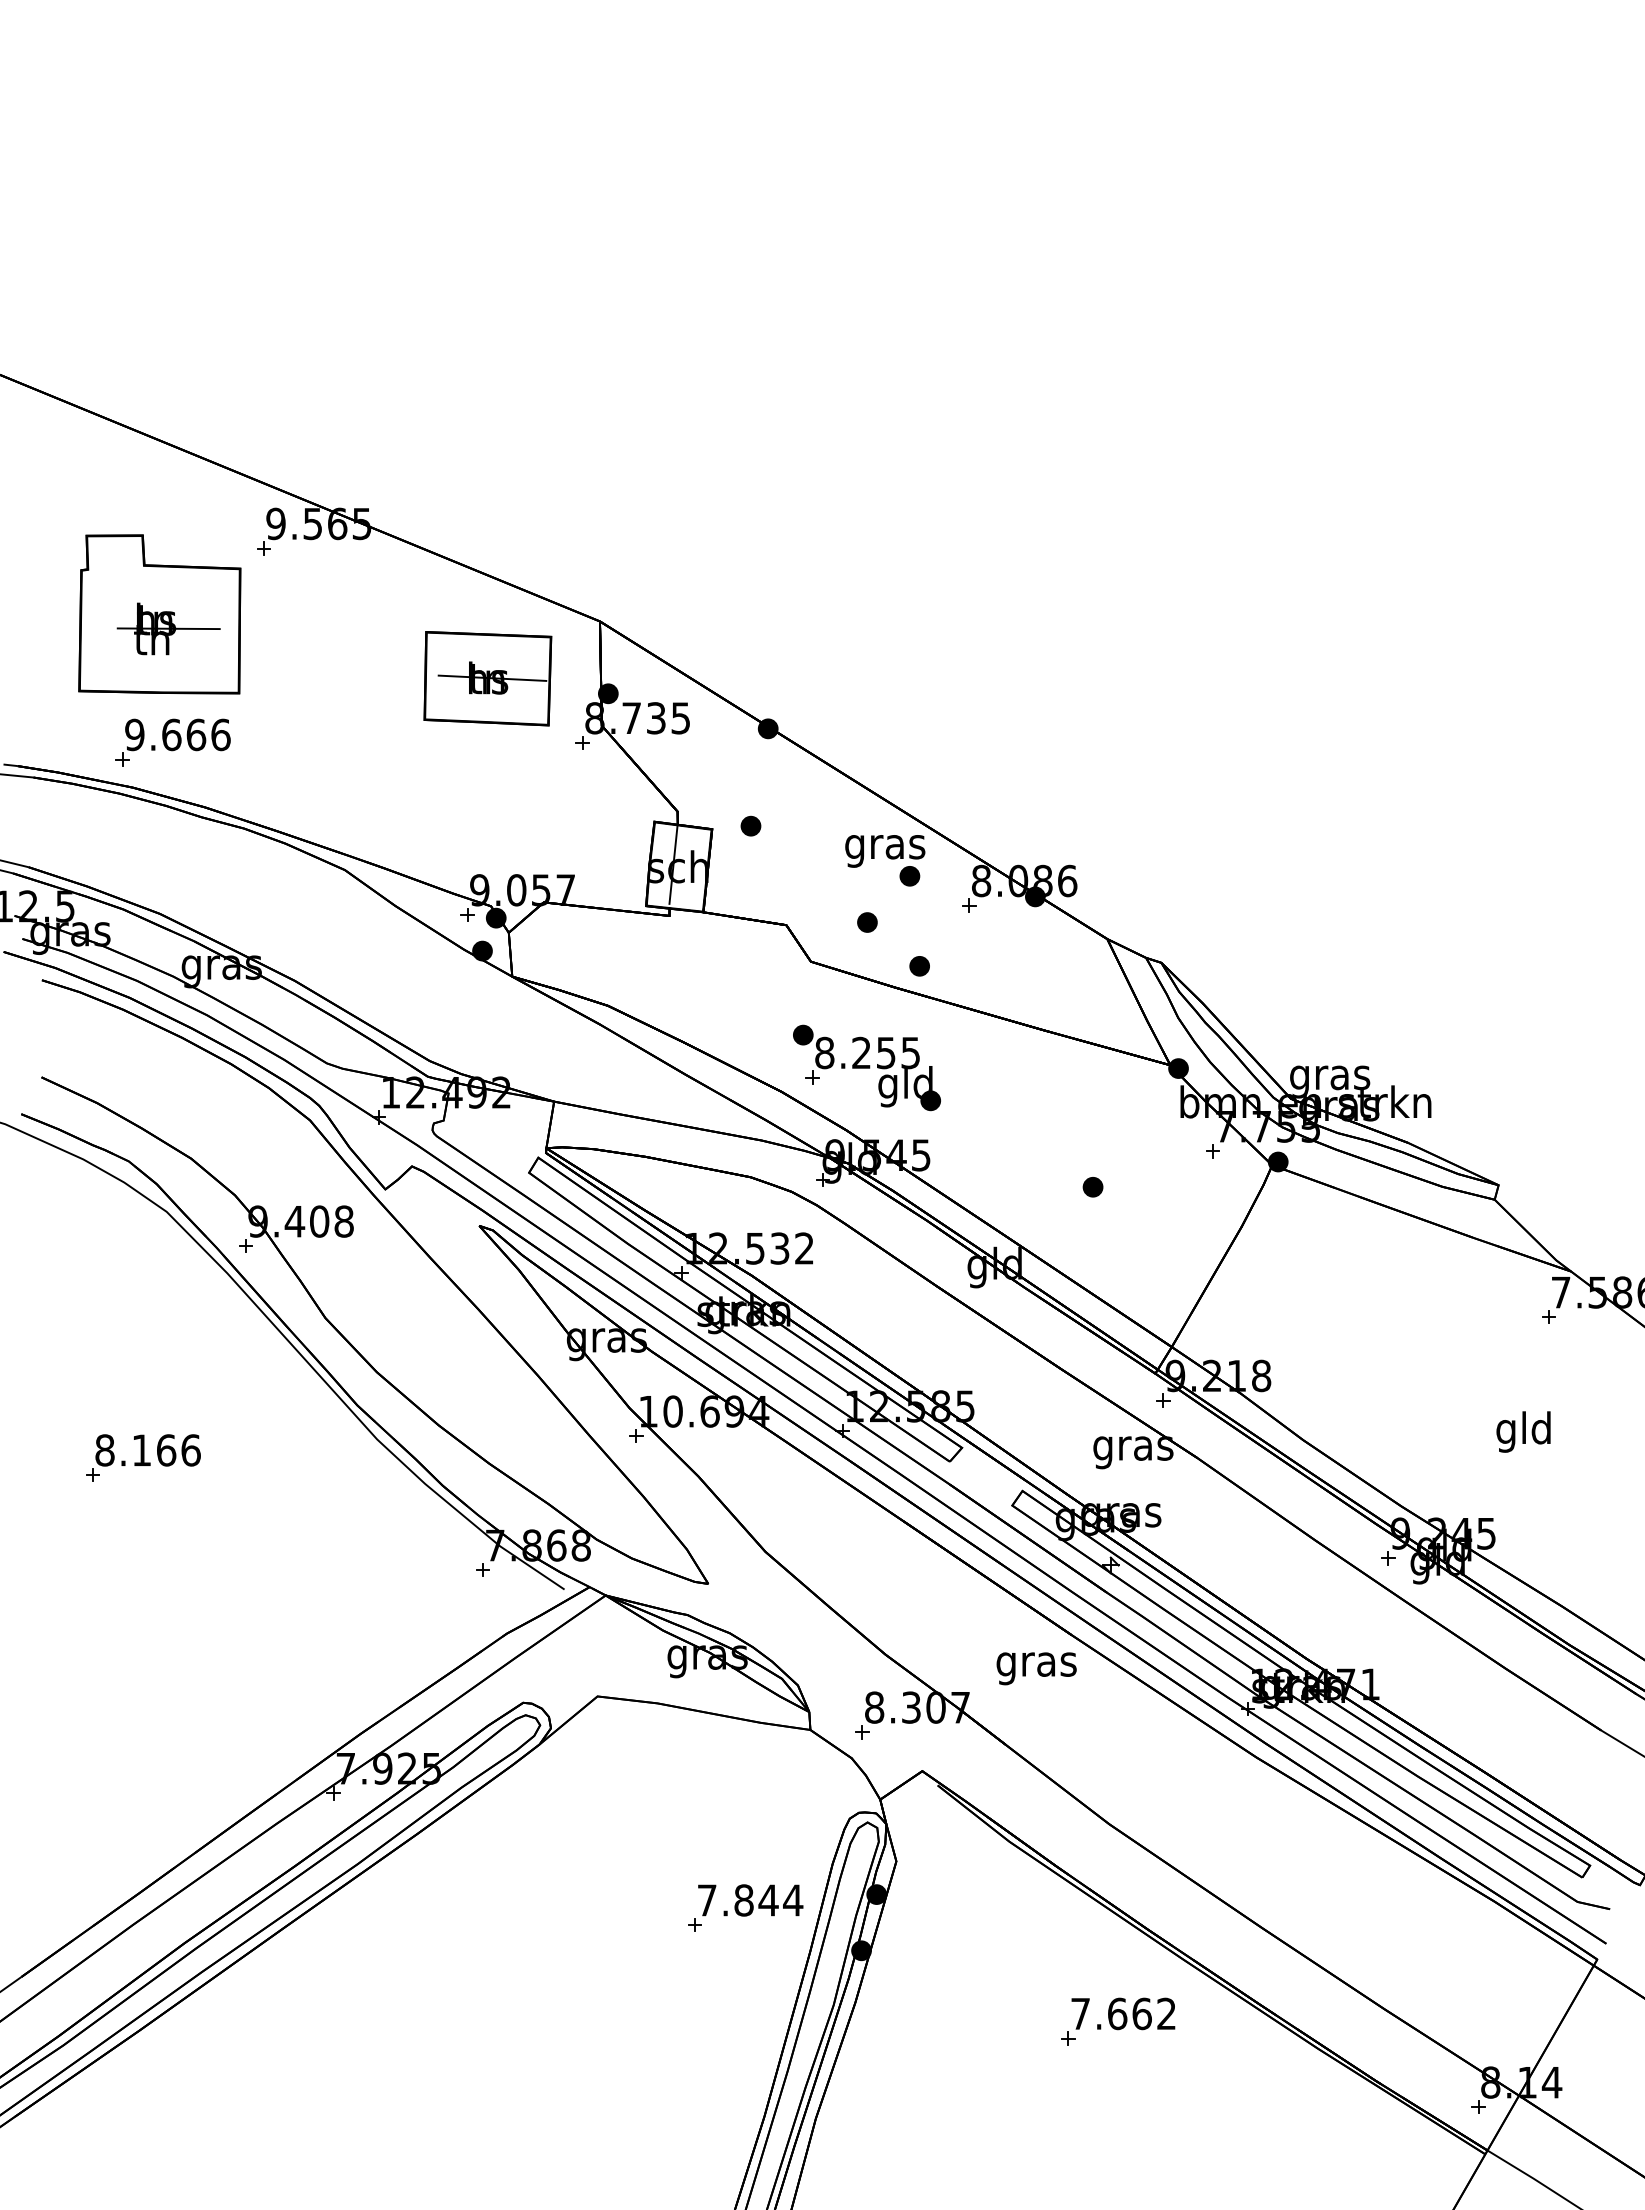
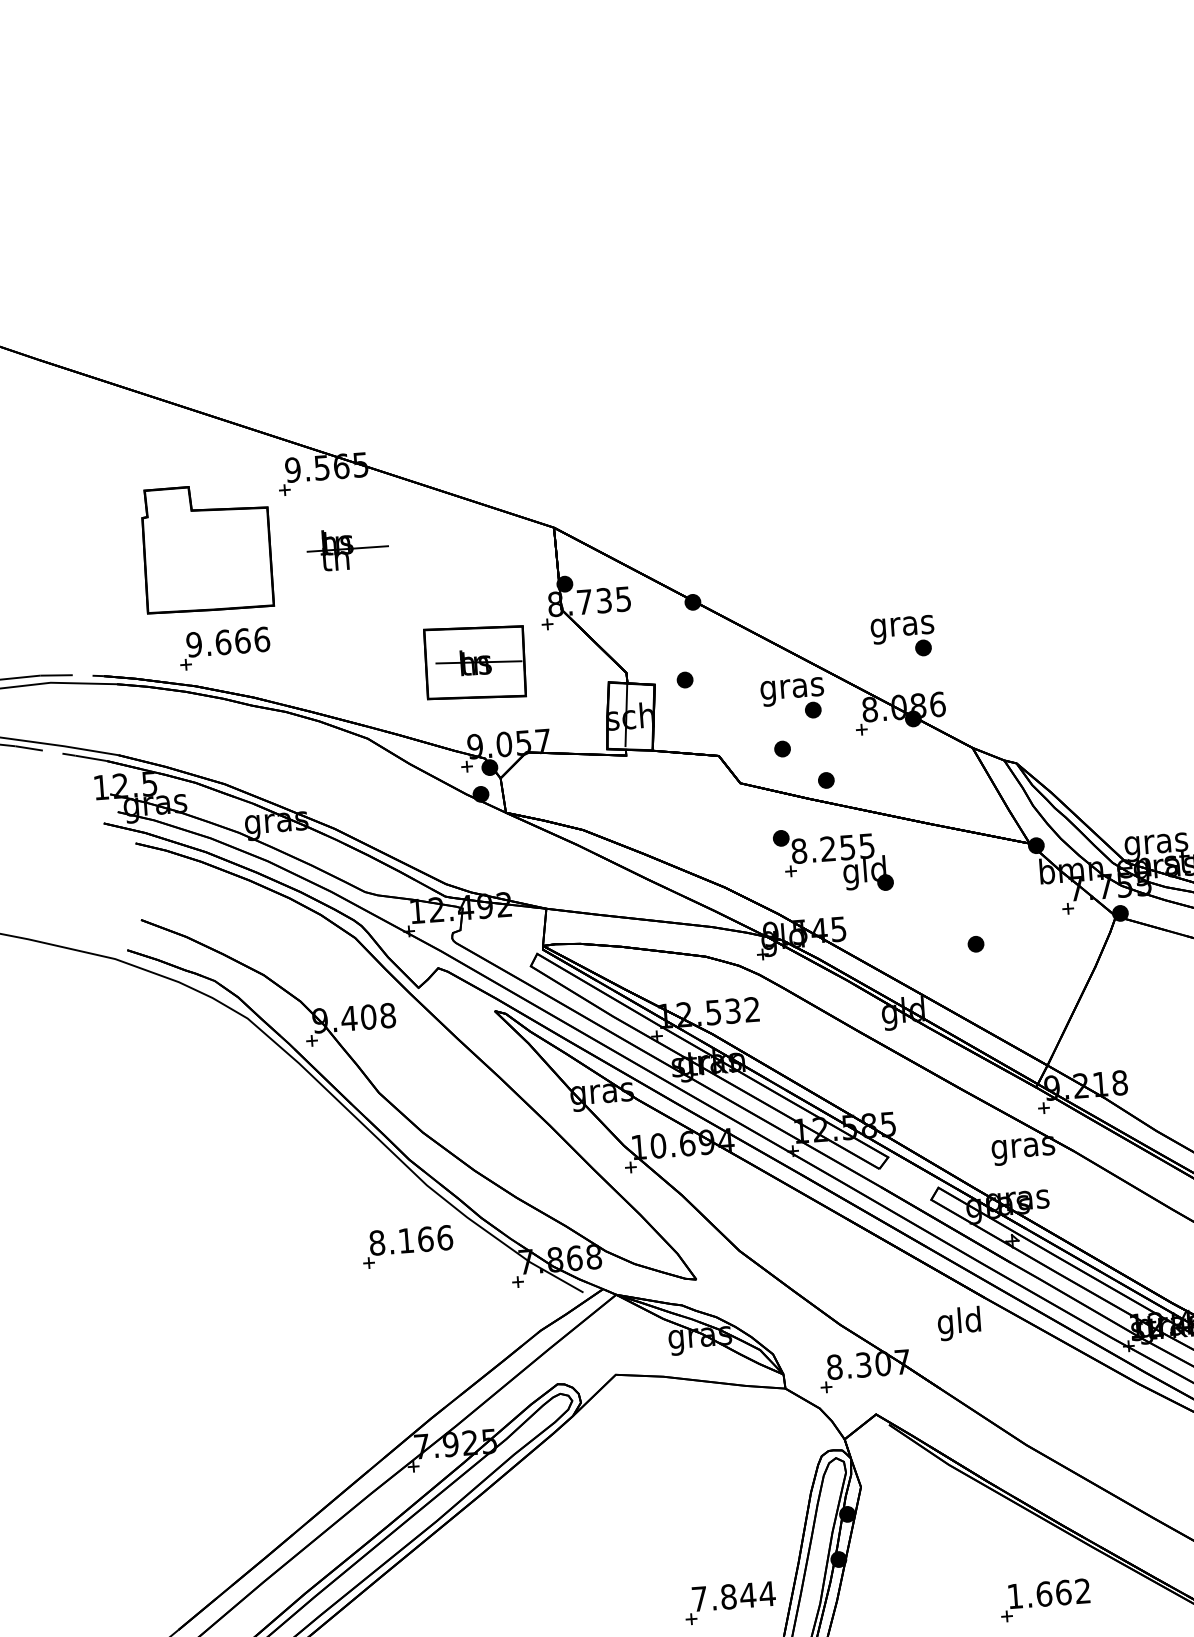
part: (168, 628) -> (347, 548), moved
part: (487, 678) -> (475, 662), moved
part: (1030, 792) -> (903, 636), added
part: (866, 1067) -> (832, 860), moved
part: (143, 1457) -> (408, 1246), moved
text: (1036, 1664) -> (959, 1323), gras -> gld
part: (745, 1907) -> (730, 1602), moved
text: (1080, 2013) -> (1015, 1596), 7.662 -> 1.662

